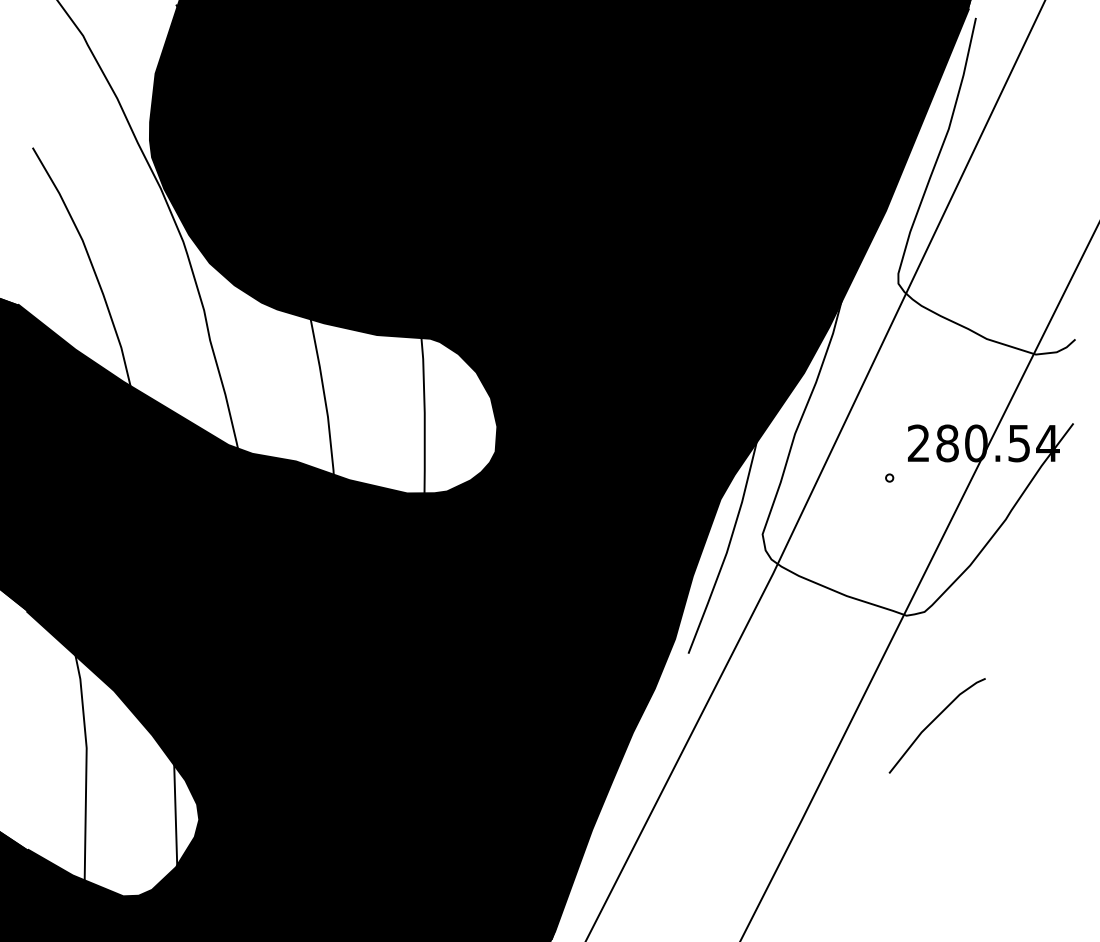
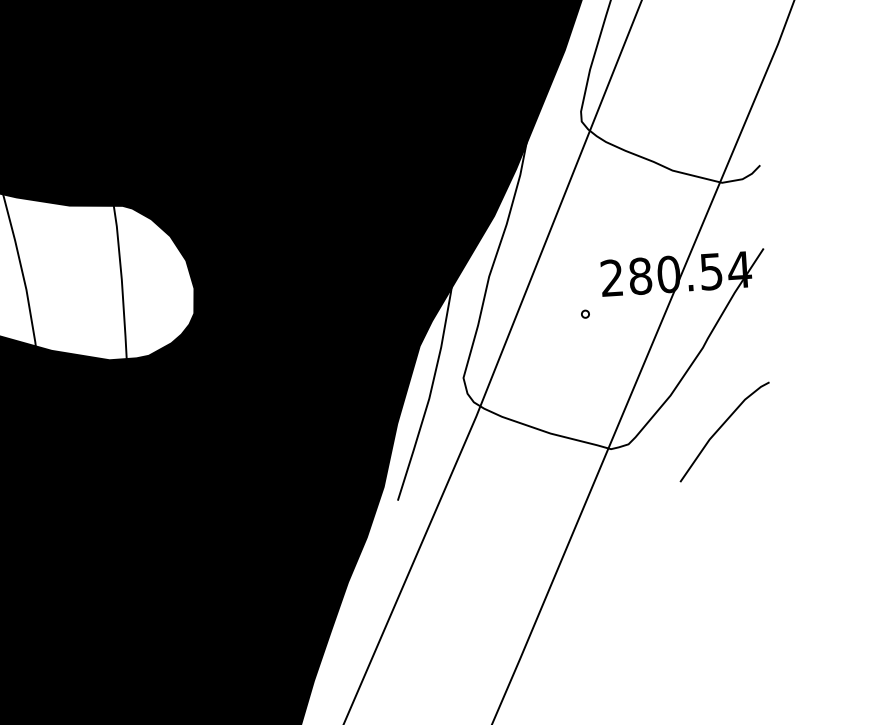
line: (933, 722) -> (720, 428), moved

